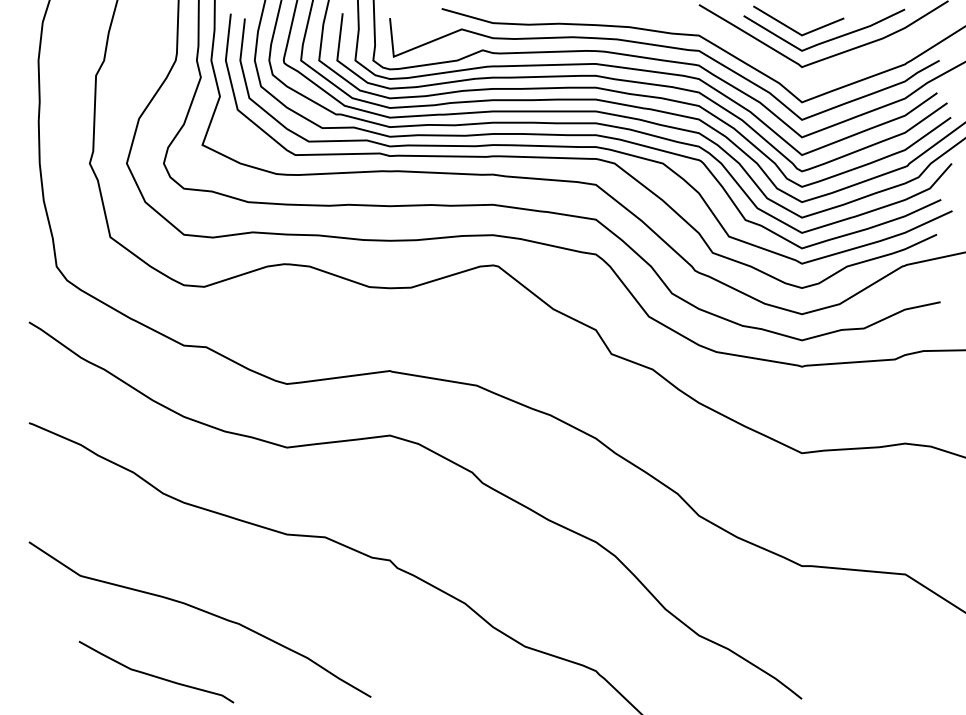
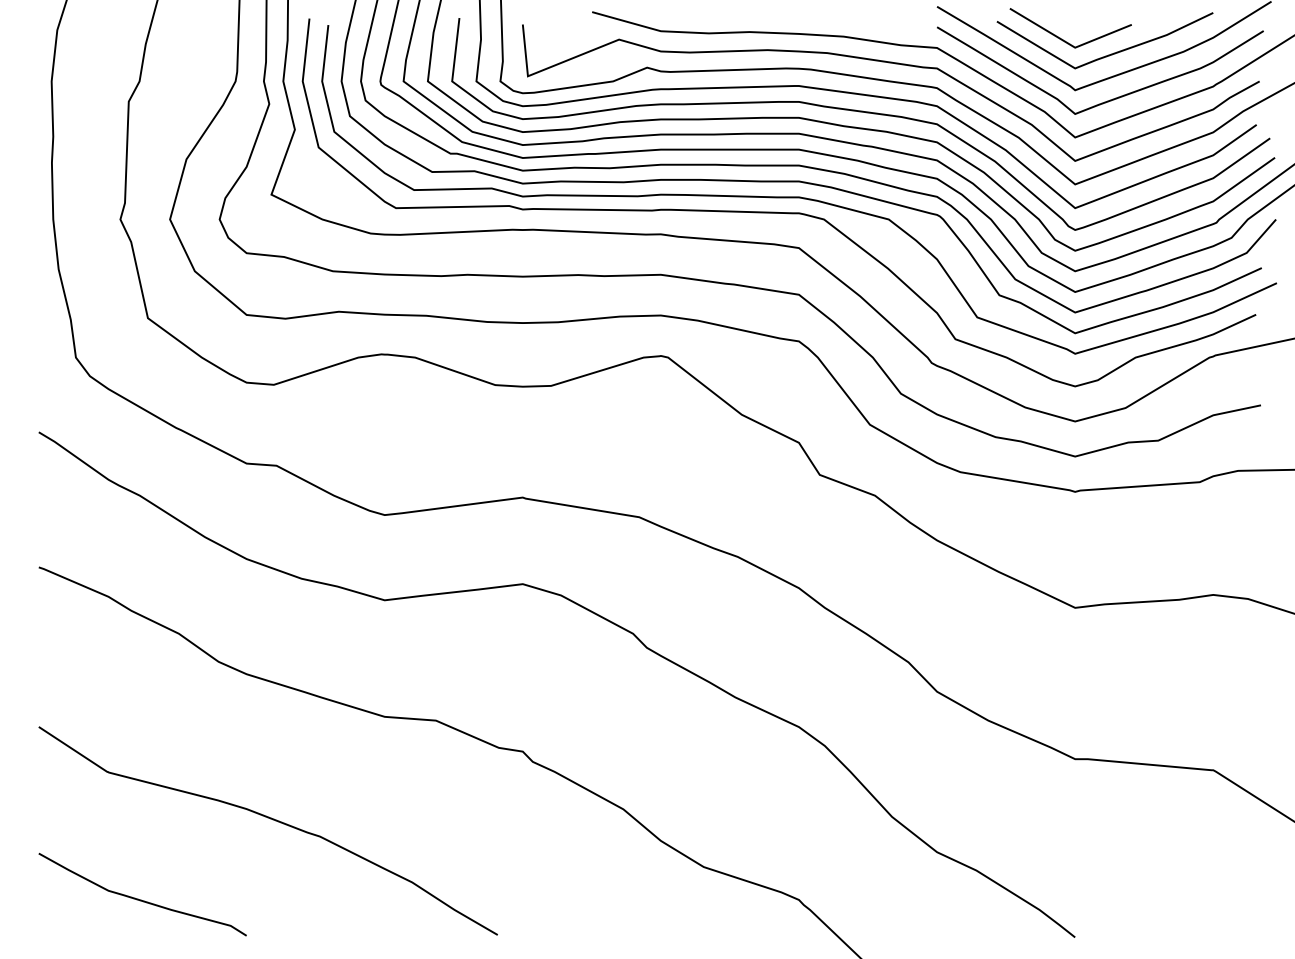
curve: (828, 73) -> (1110, 98), added
curve: (155, 675) -> (141, 899), moved

